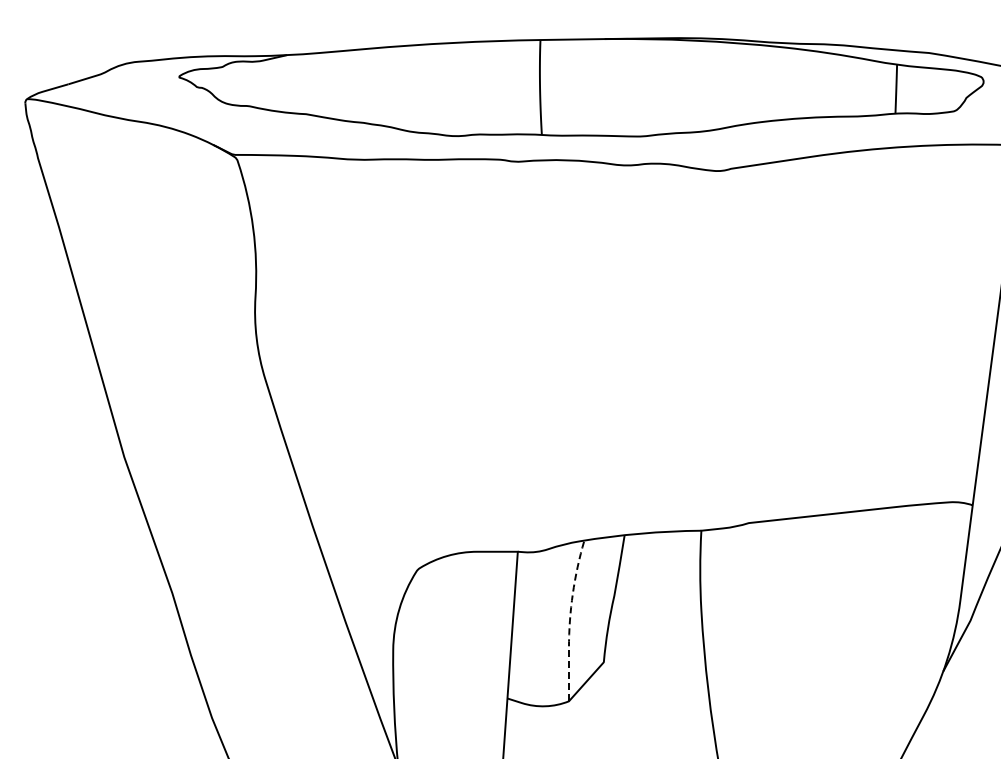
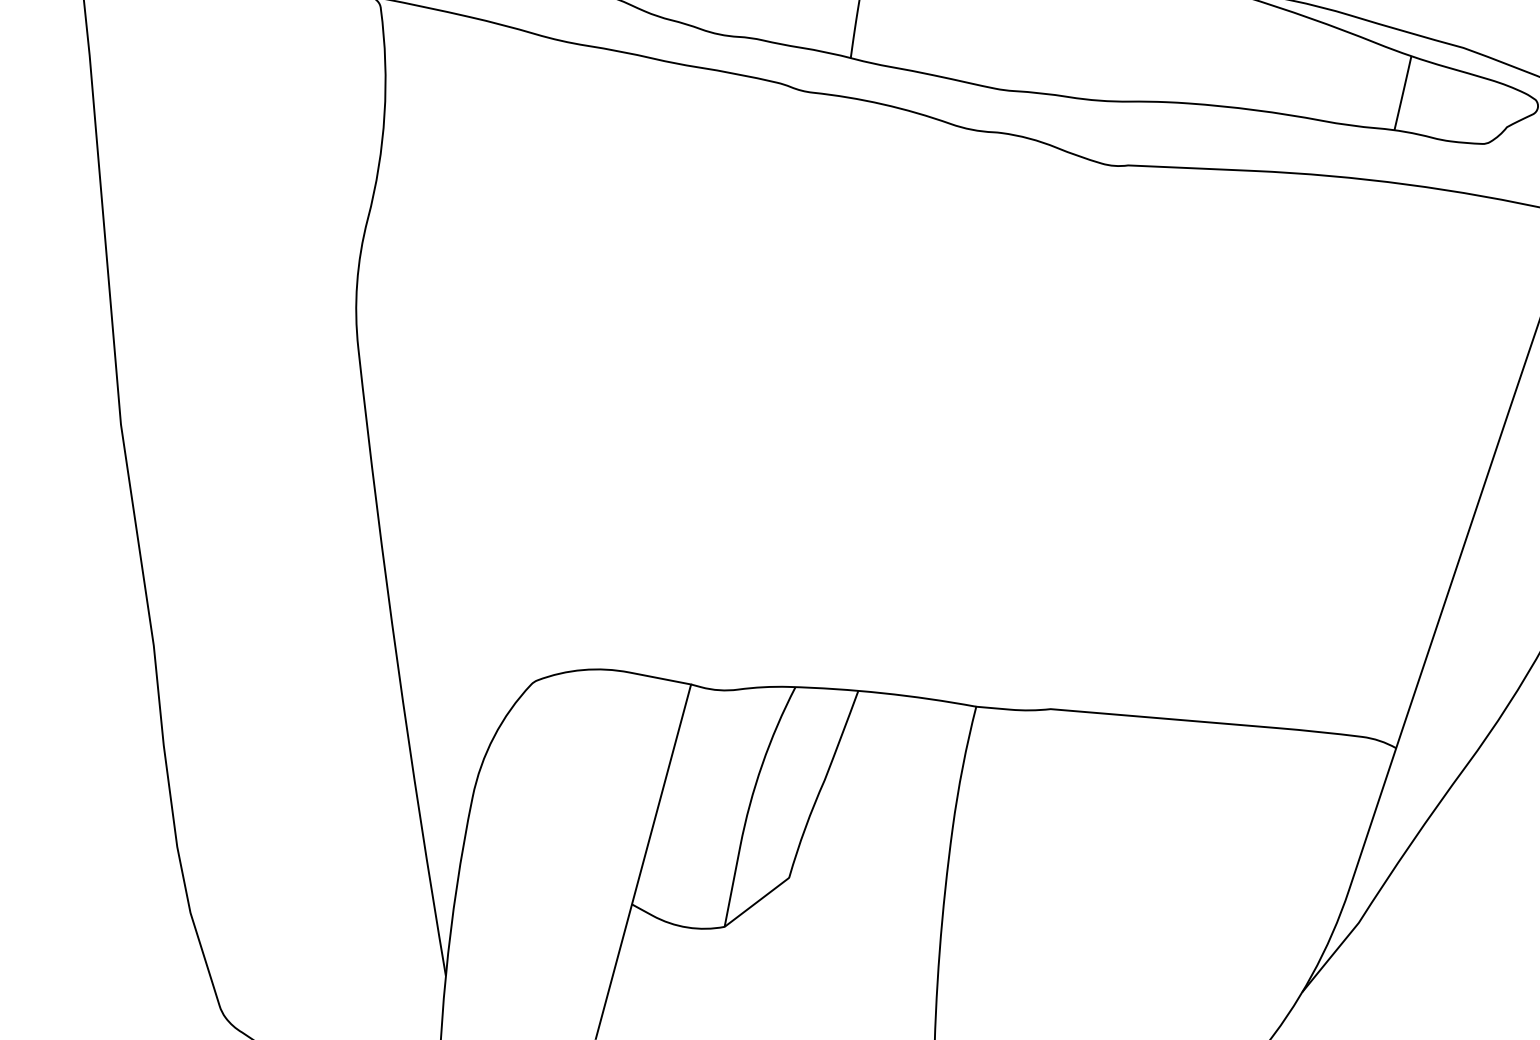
line: (570, 620) -> (750, 804), dashed -> solid

